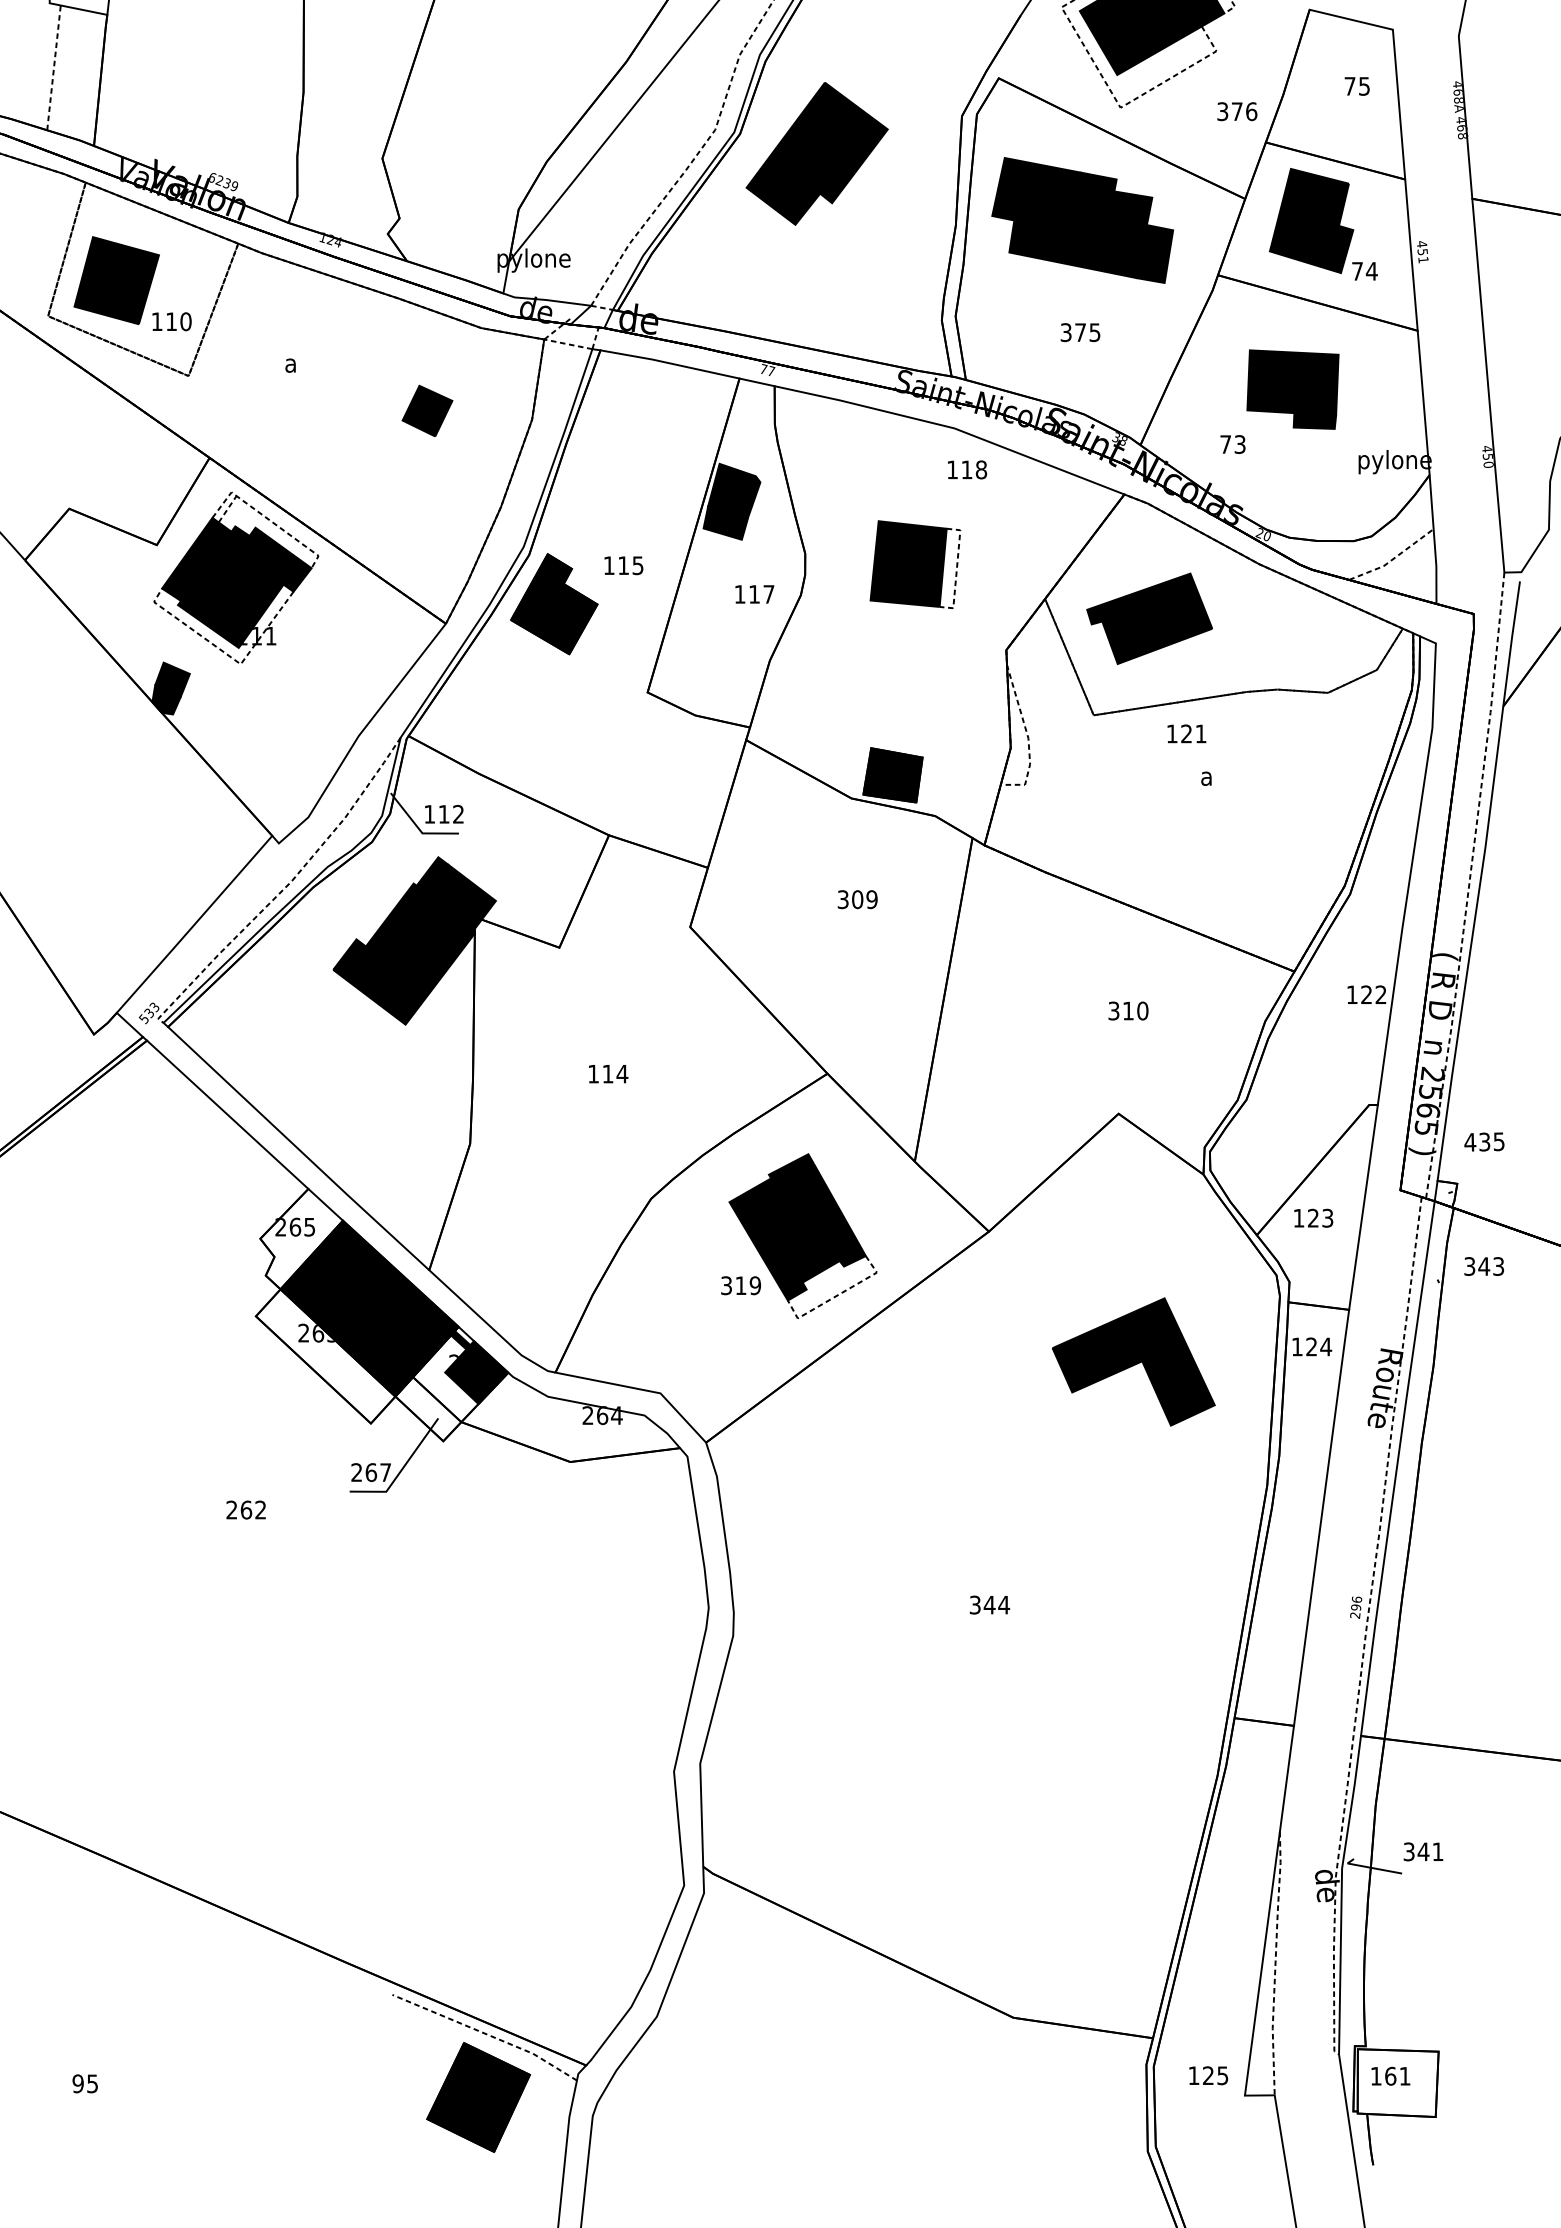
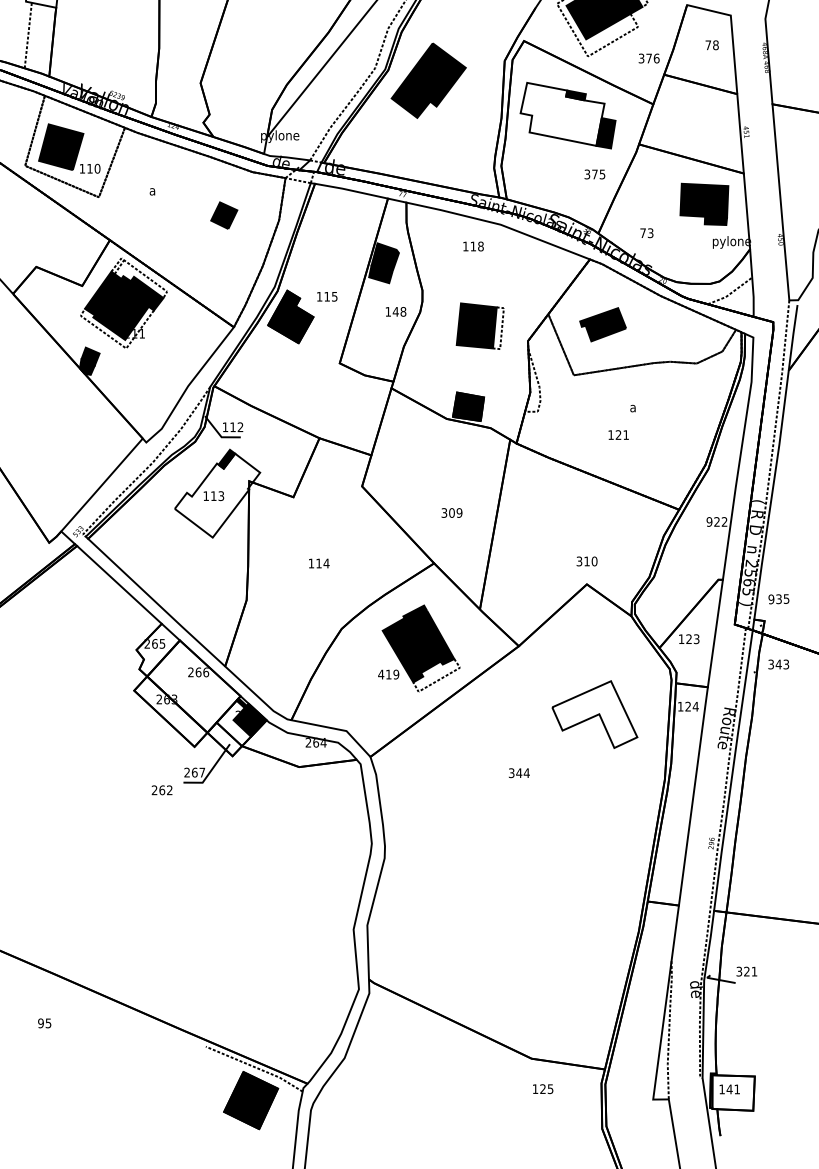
text: (1363, 86) -> (715, 45), 75 -> 78
fill: (1072, 216) -> (562, 113), removed
part: (1321, 223) -> (693, 117), removed
text: (1079, 332) -> (594, 174), moved
part: (1293, 387) -> (704, 203), moved
text: (967, 469) -> (473, 246), moved
part: (913, 563) -> (479, 325), moved
text: (761, 593) -> (399, 311), 117 -> 148
part: (1148, 618) -> (602, 324), size x0.7
text: (1186, 732) -> (618, 434), moved
text: (856, 898) -> (451, 512), moved
fill: (414, 944) -> (217, 495), removed
text: (1352, 993) -> (709, 521), 122 -> 922
text: (1127, 1011) -> (586, 561), moved
text: (1470, 1142) -> (771, 599), 435 -> 935
text: (727, 1285) -> (381, 674), 319 -> 419
fill: (368, 1308) -> (193, 686), removed
fill: (1133, 1361) -> (594, 714), removed
text: (244, 1510) -> (161, 790), moved
text: (990, 1605) -> (519, 773), moved
text: (1422, 1851) -> (746, 971), 341 -> 321
text: (1209, 2076) -> (543, 1089), moved
text: (1390, 2076) -> (729, 1089), 161 -> 141
text: (84, 2084) -> (44, 1023), moved

